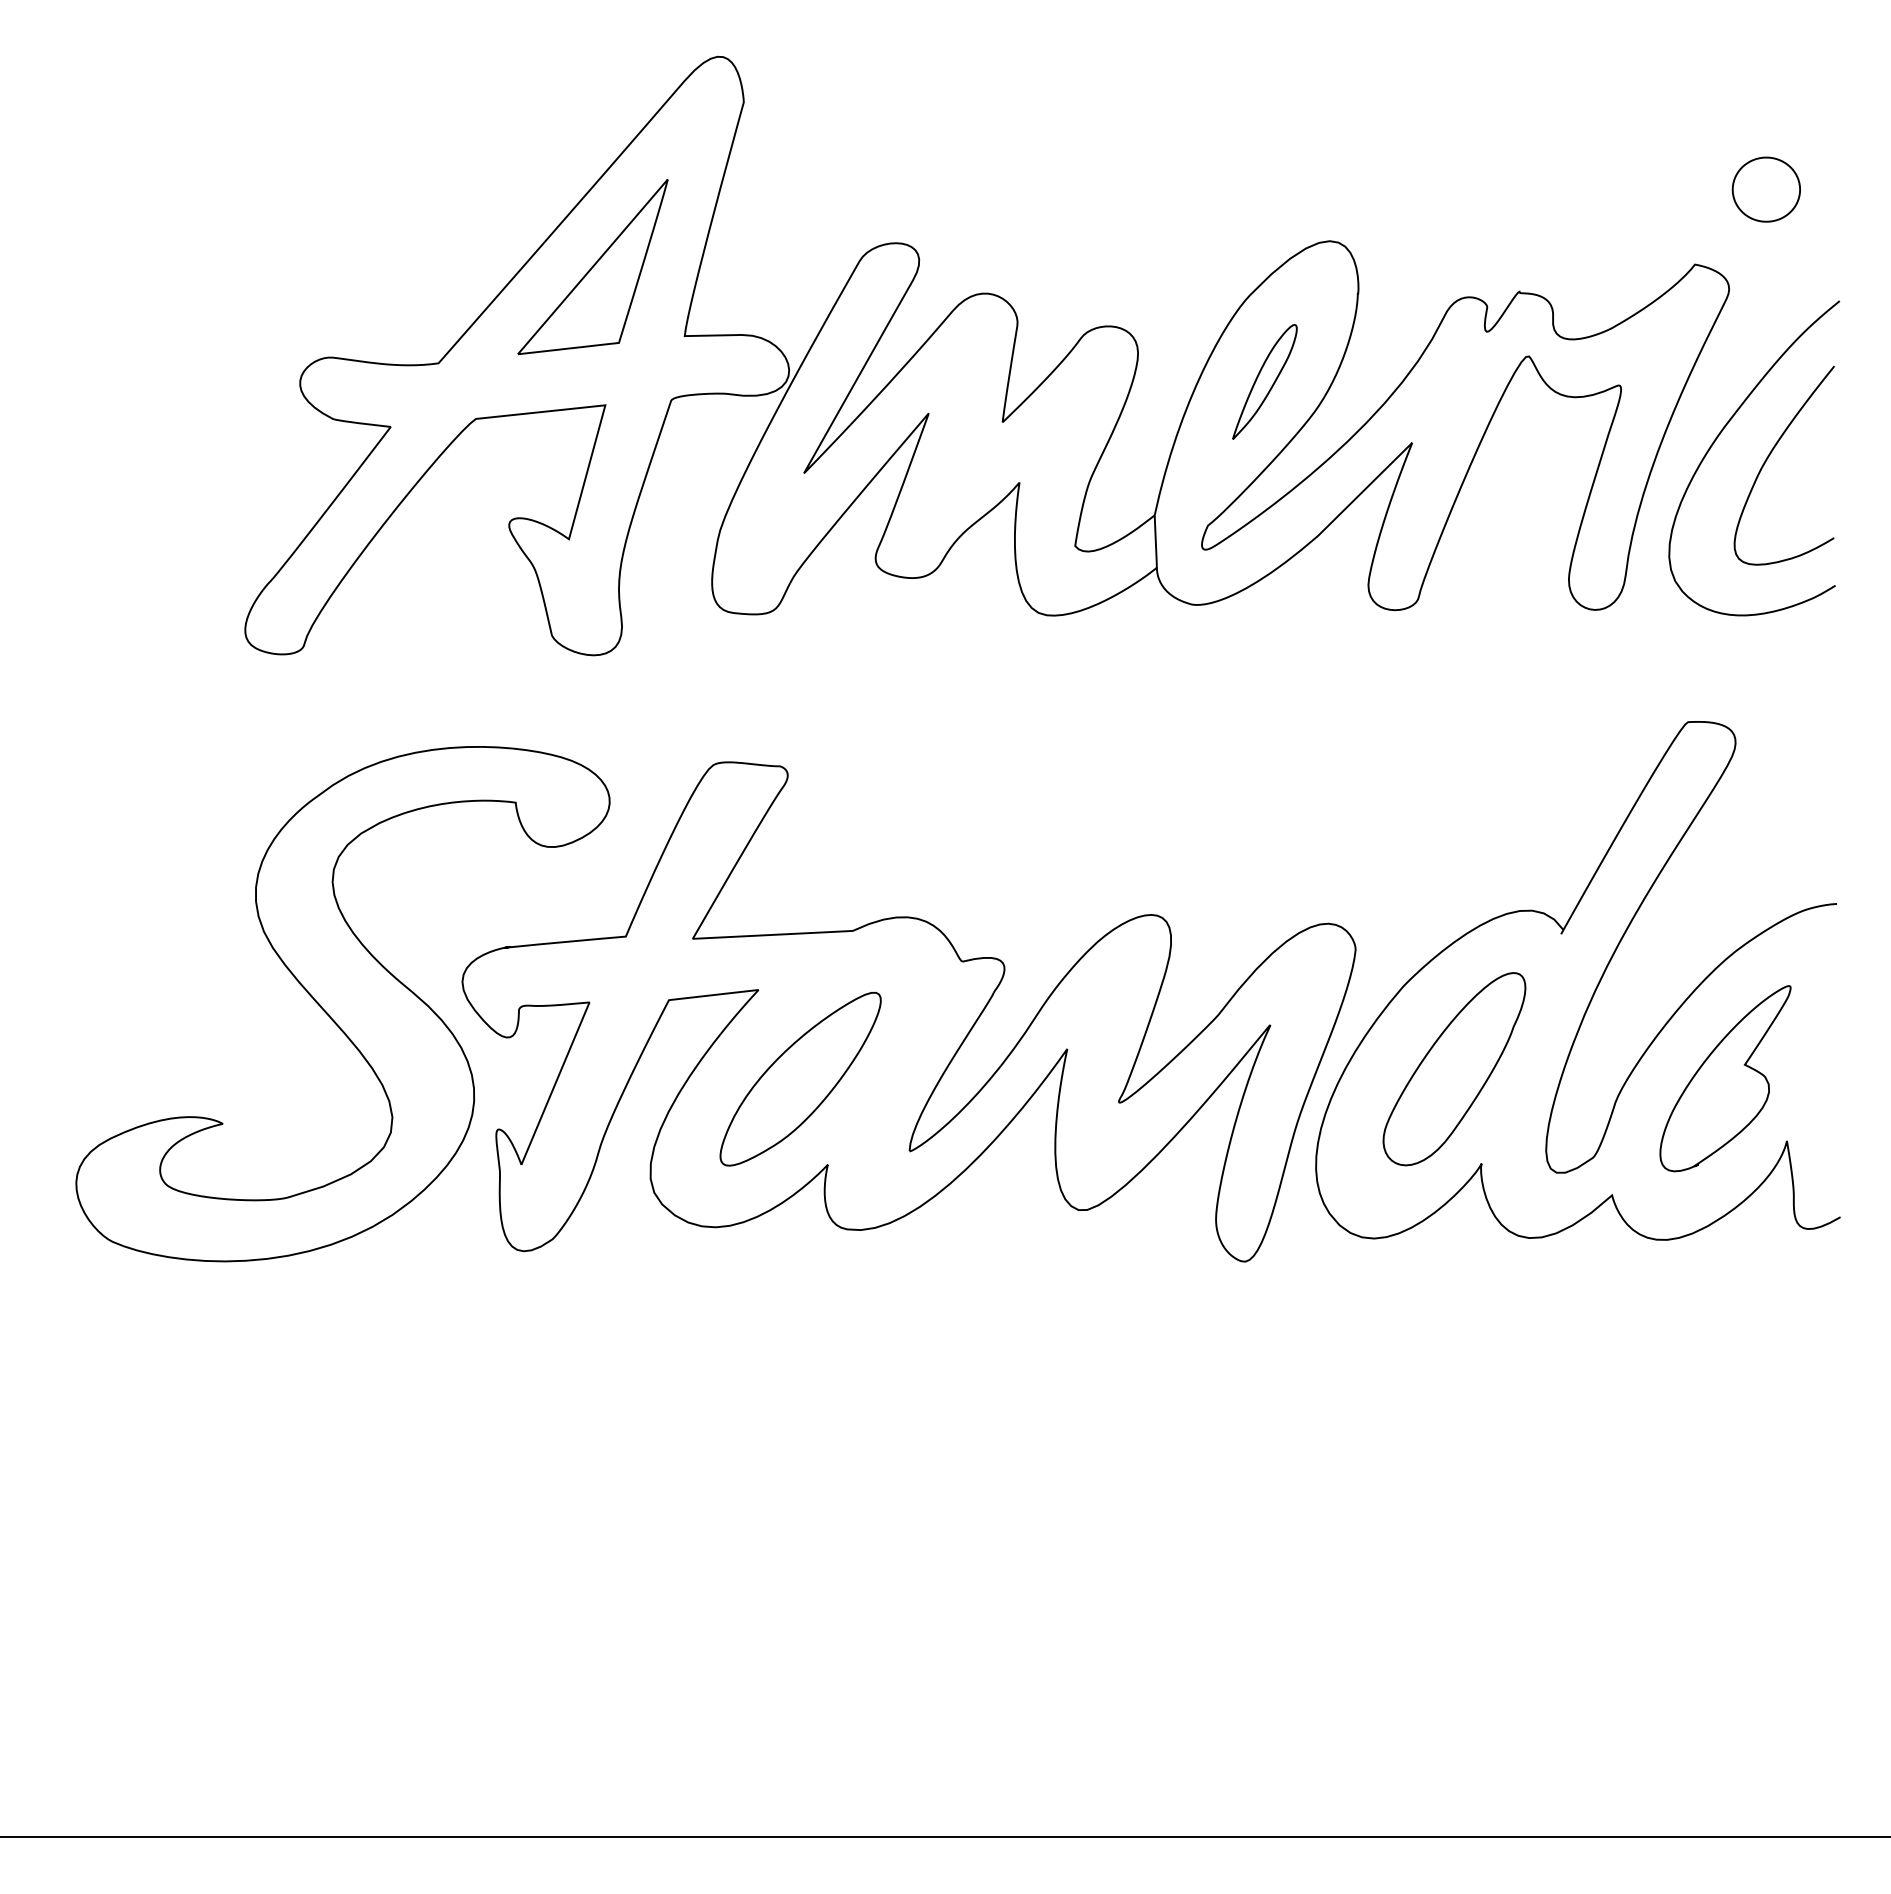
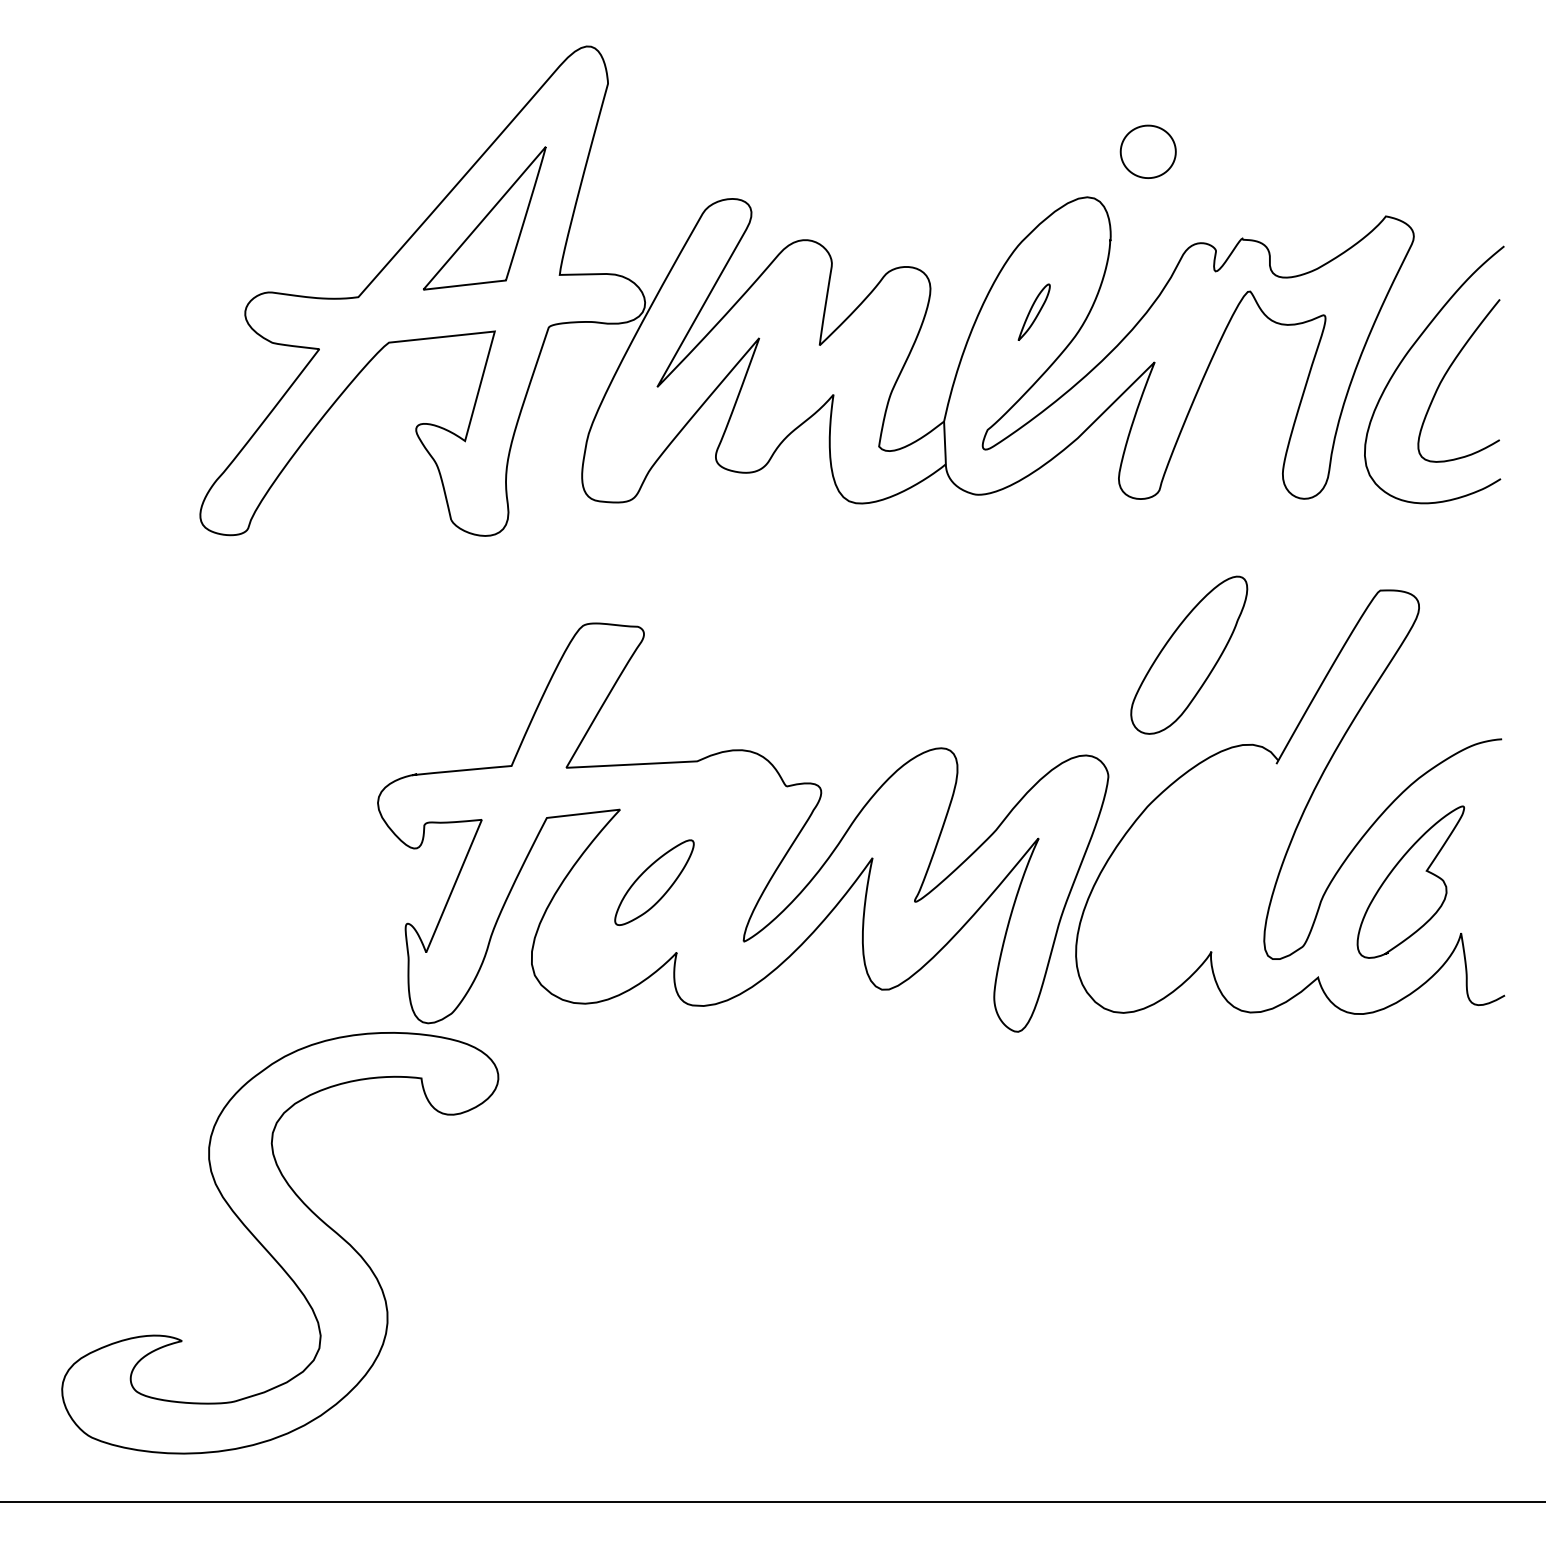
part: (1765, 189) -> (1147, 151), moved
part: (1264, 381) -> (1033, 312), size x0.6
part: (342, 1004) -> (279, 1243), moved
part: (1454, 1069) -> (1189, 655), moved
part: (800, 1079) -> (654, 882), size x0.6

